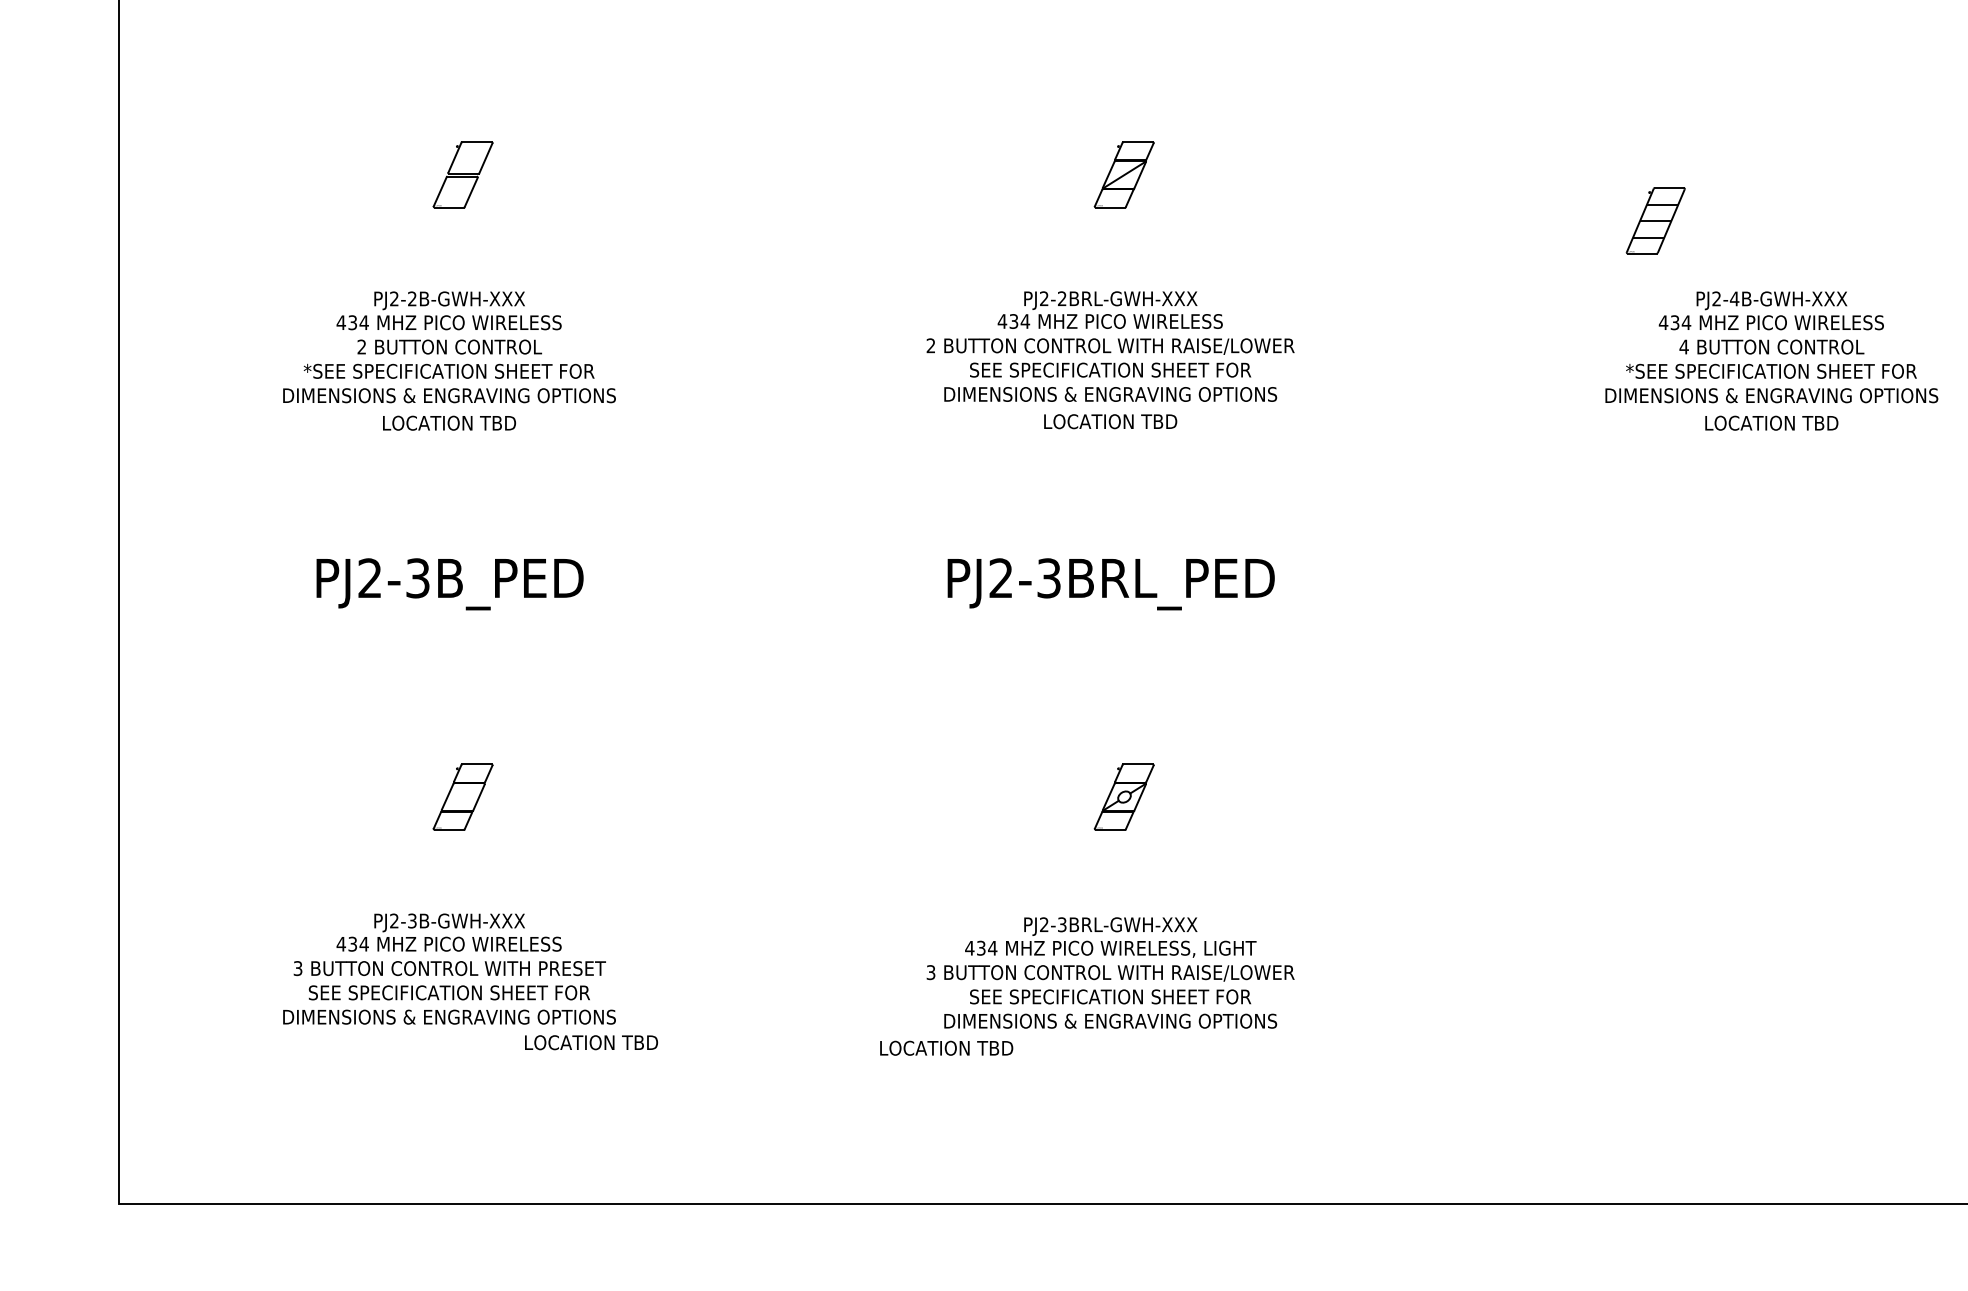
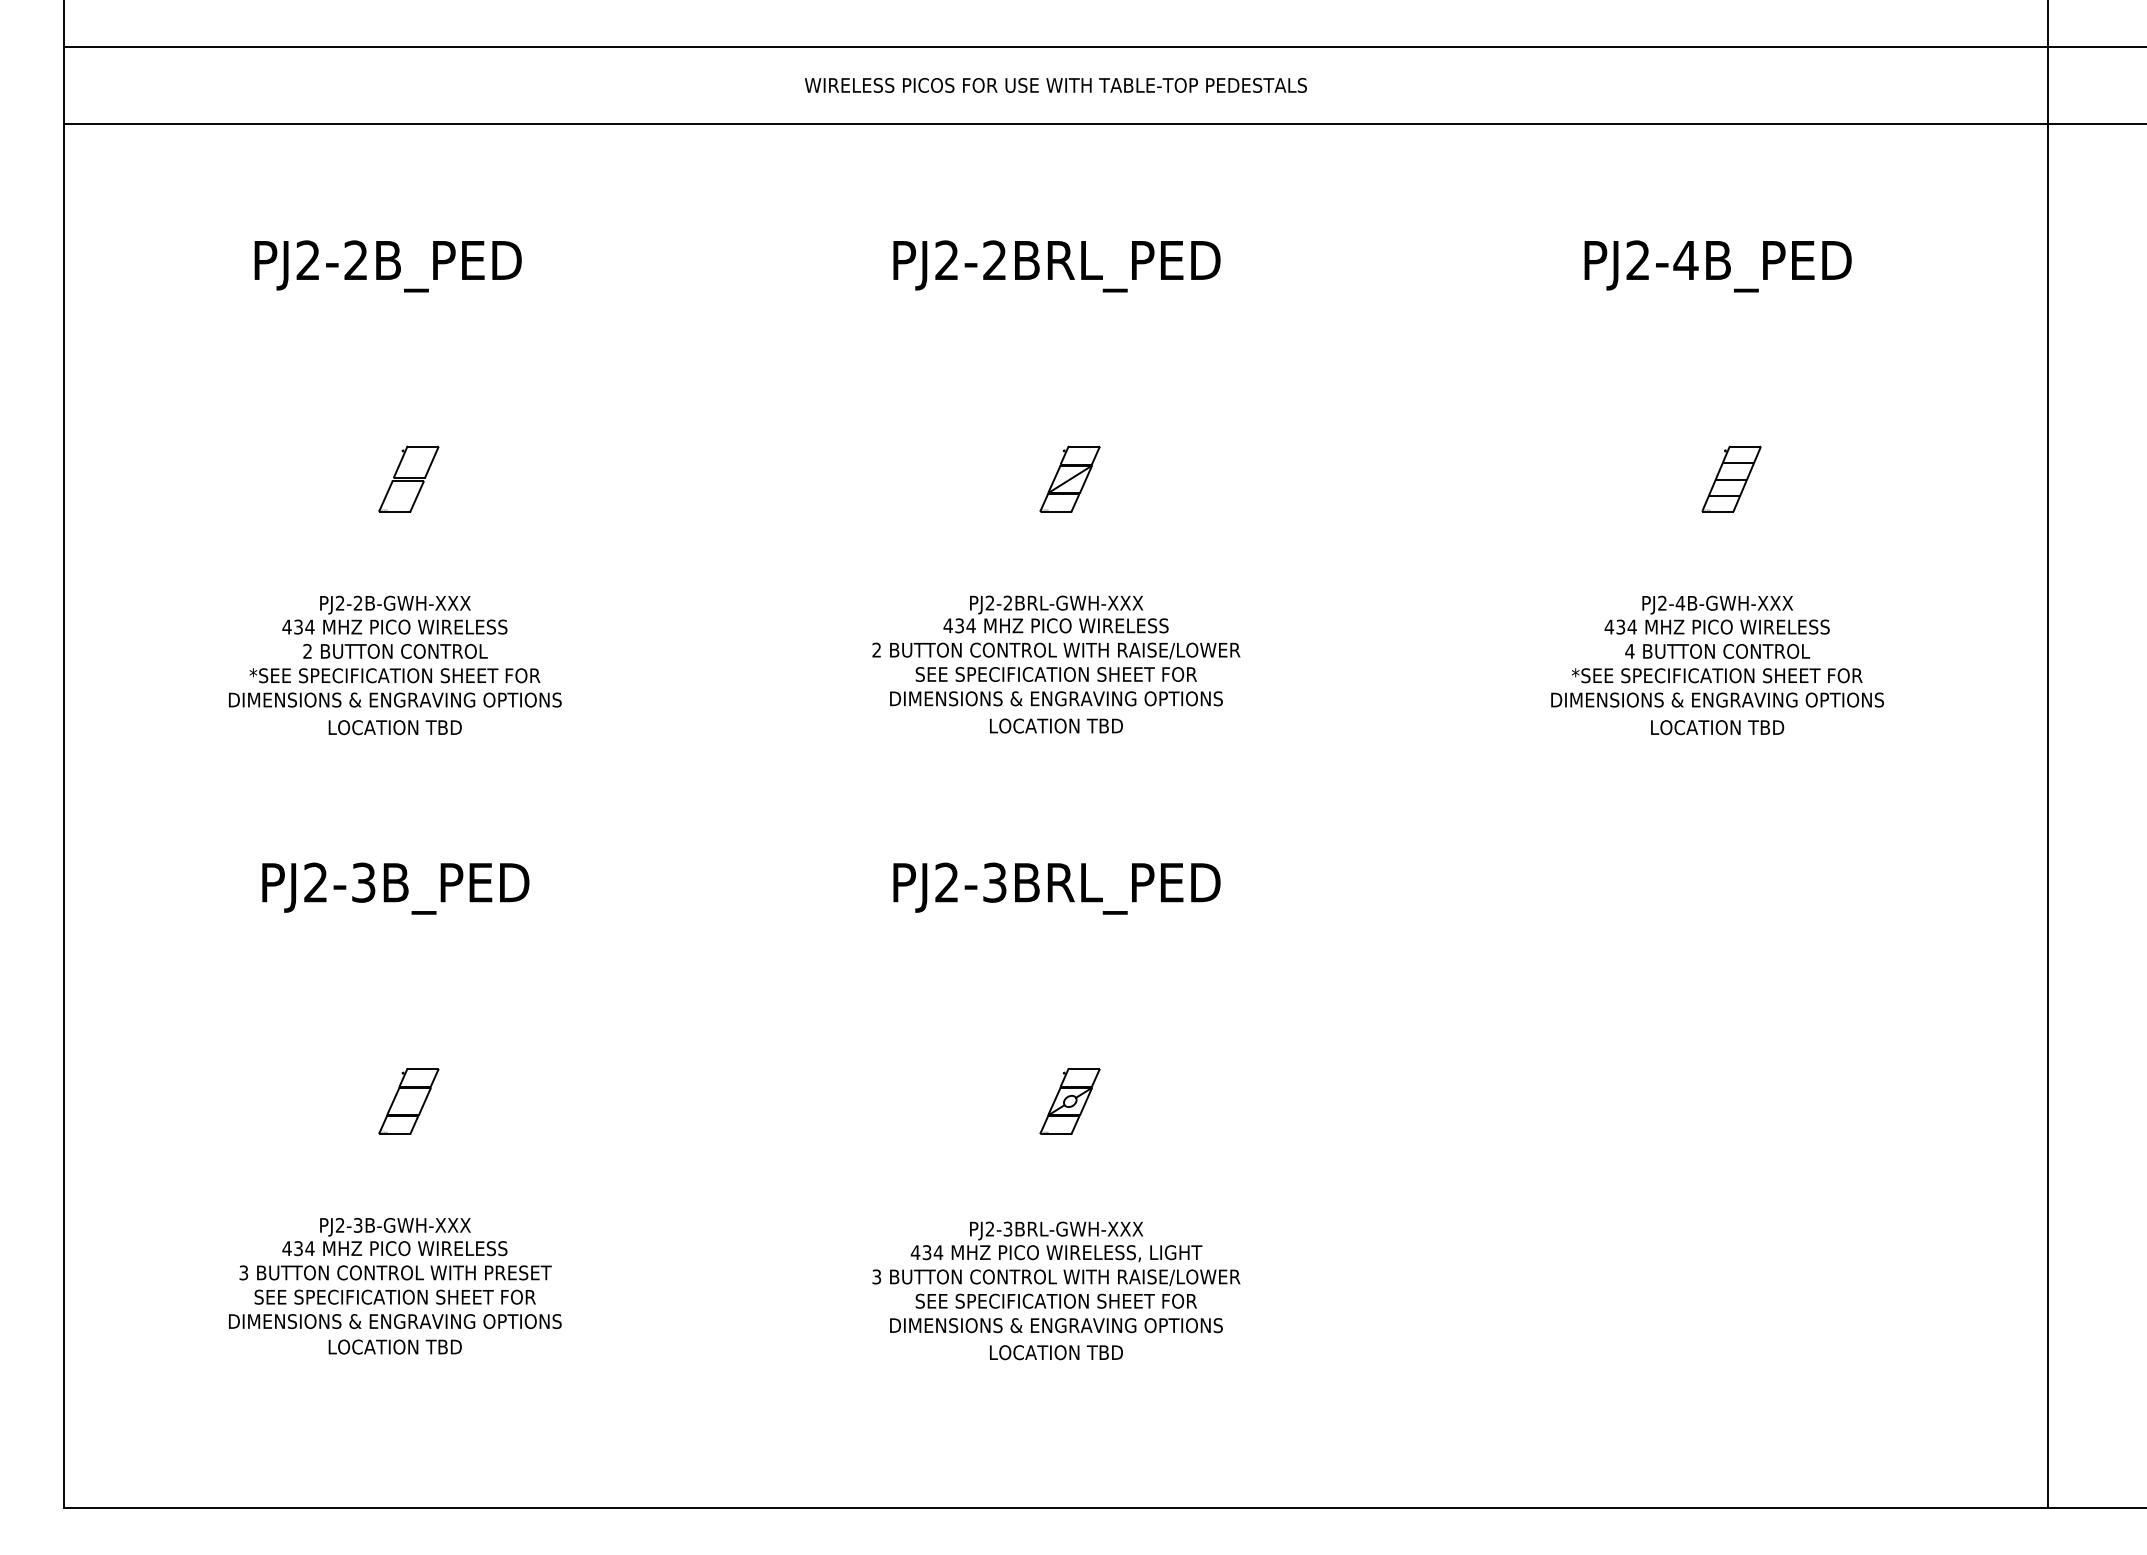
part: (1655, 220) -> (1731, 478), moved
text: (590, 1042) -> (394, 1346), moved
text: (946, 1048) -> (1056, 1352), moved

